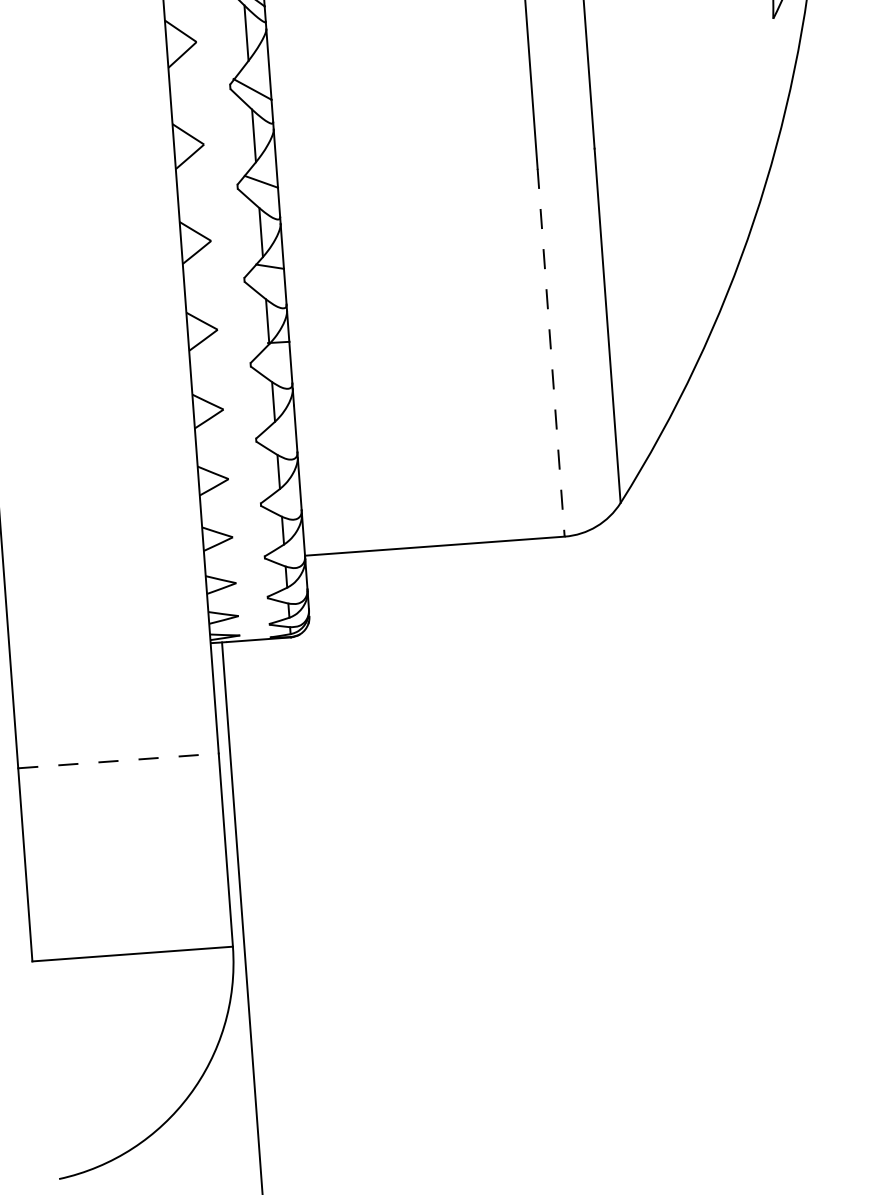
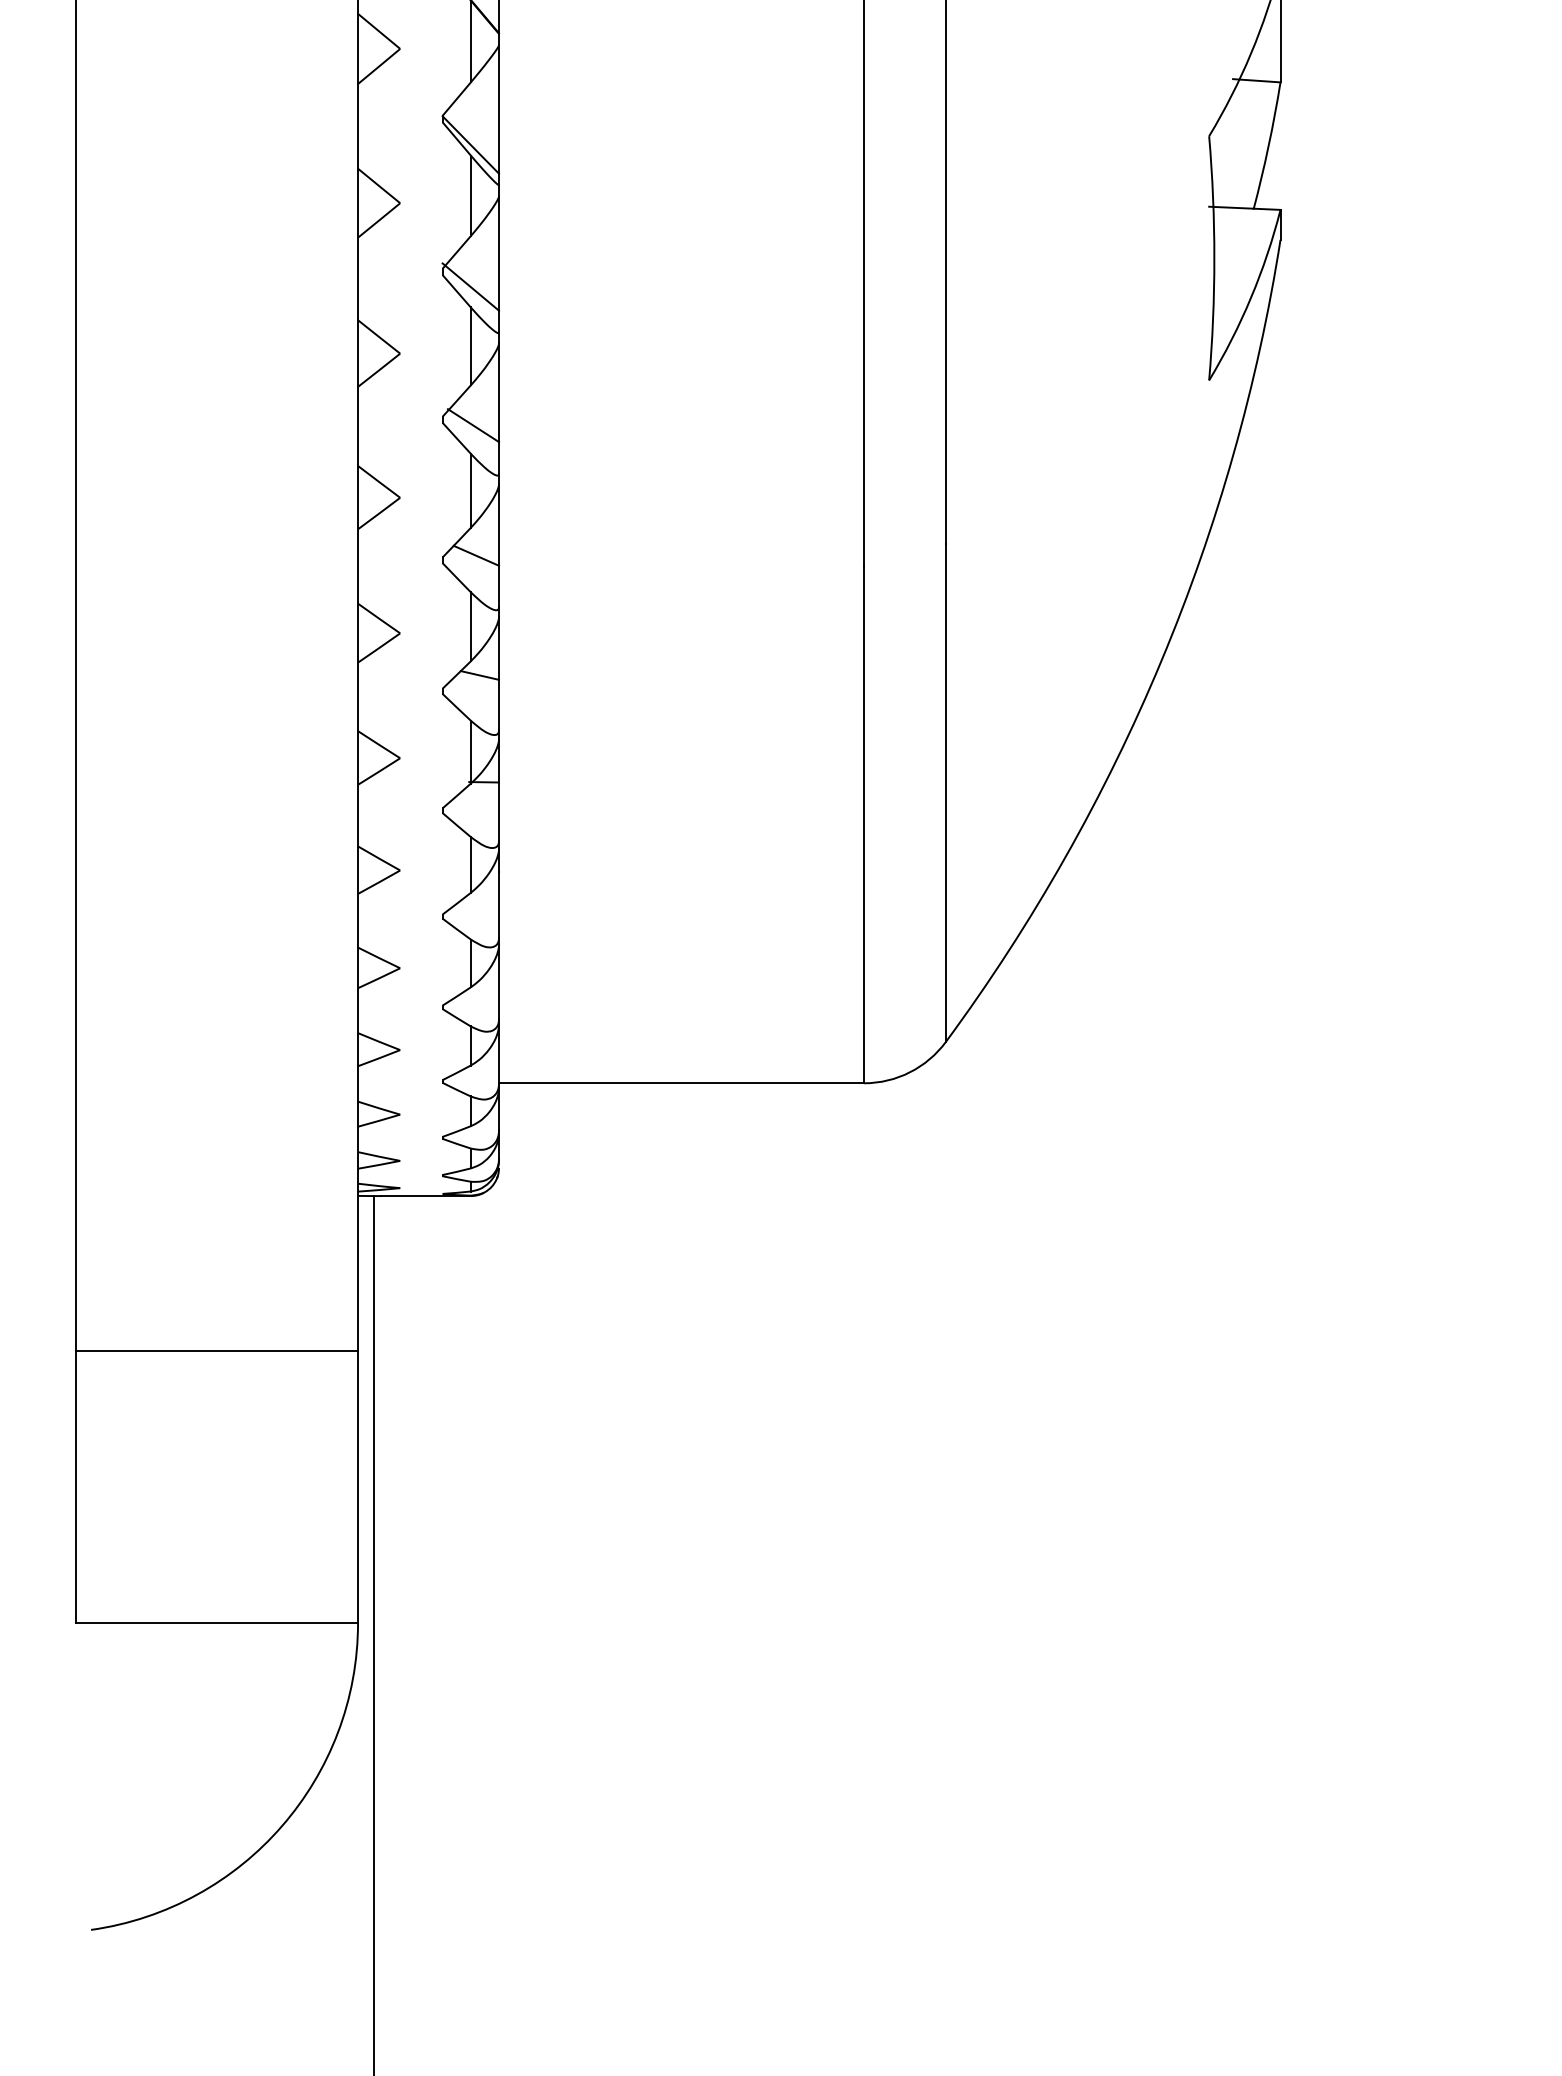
line: (551, 352) -> (864, 824), dashed -> solid
line: (118, 761) -> (217, 1351), dashed -> solid

